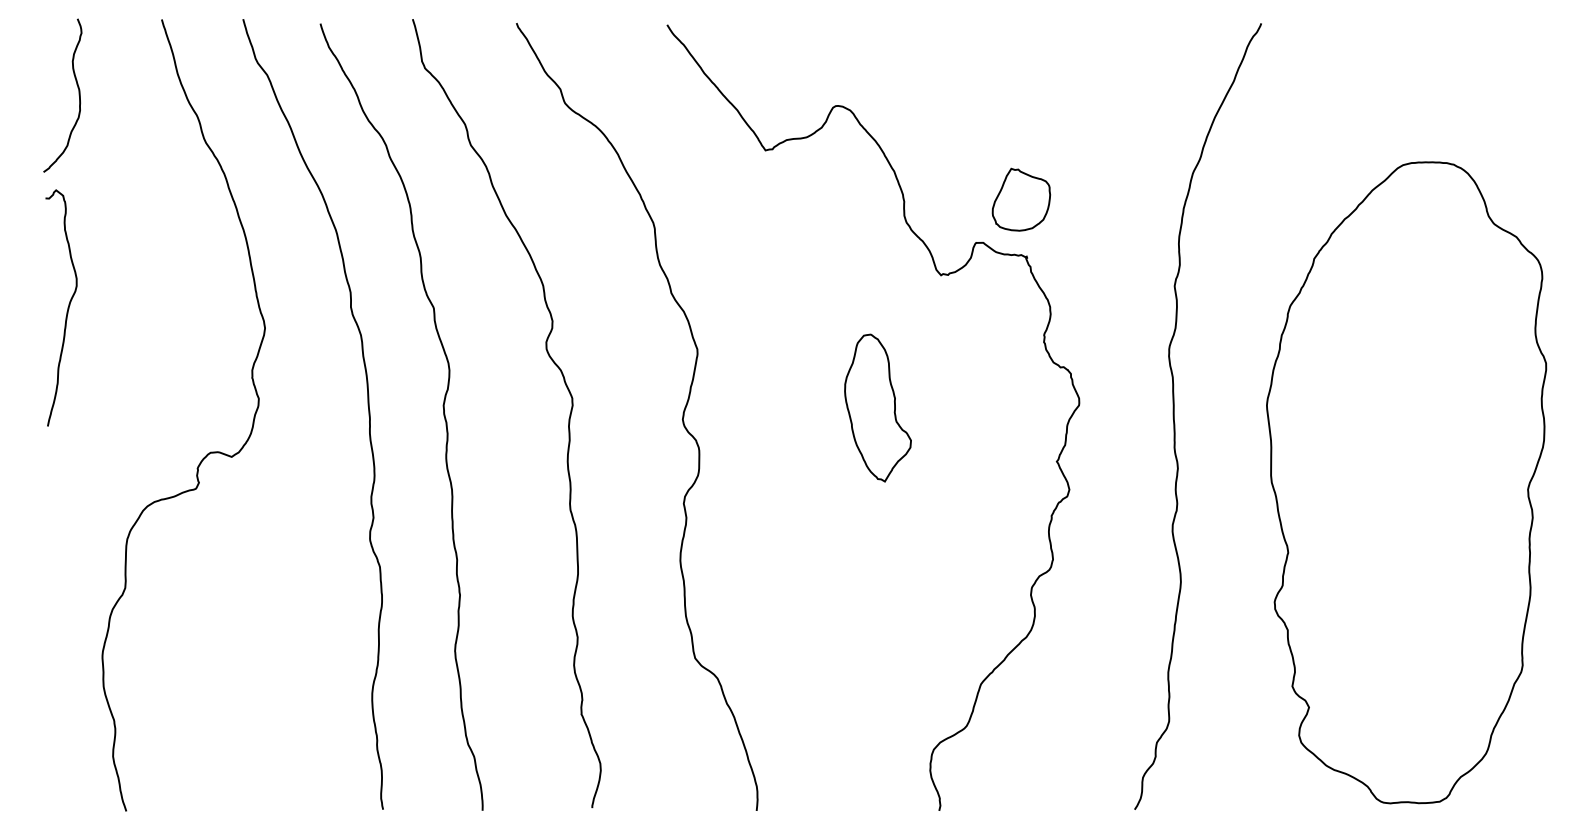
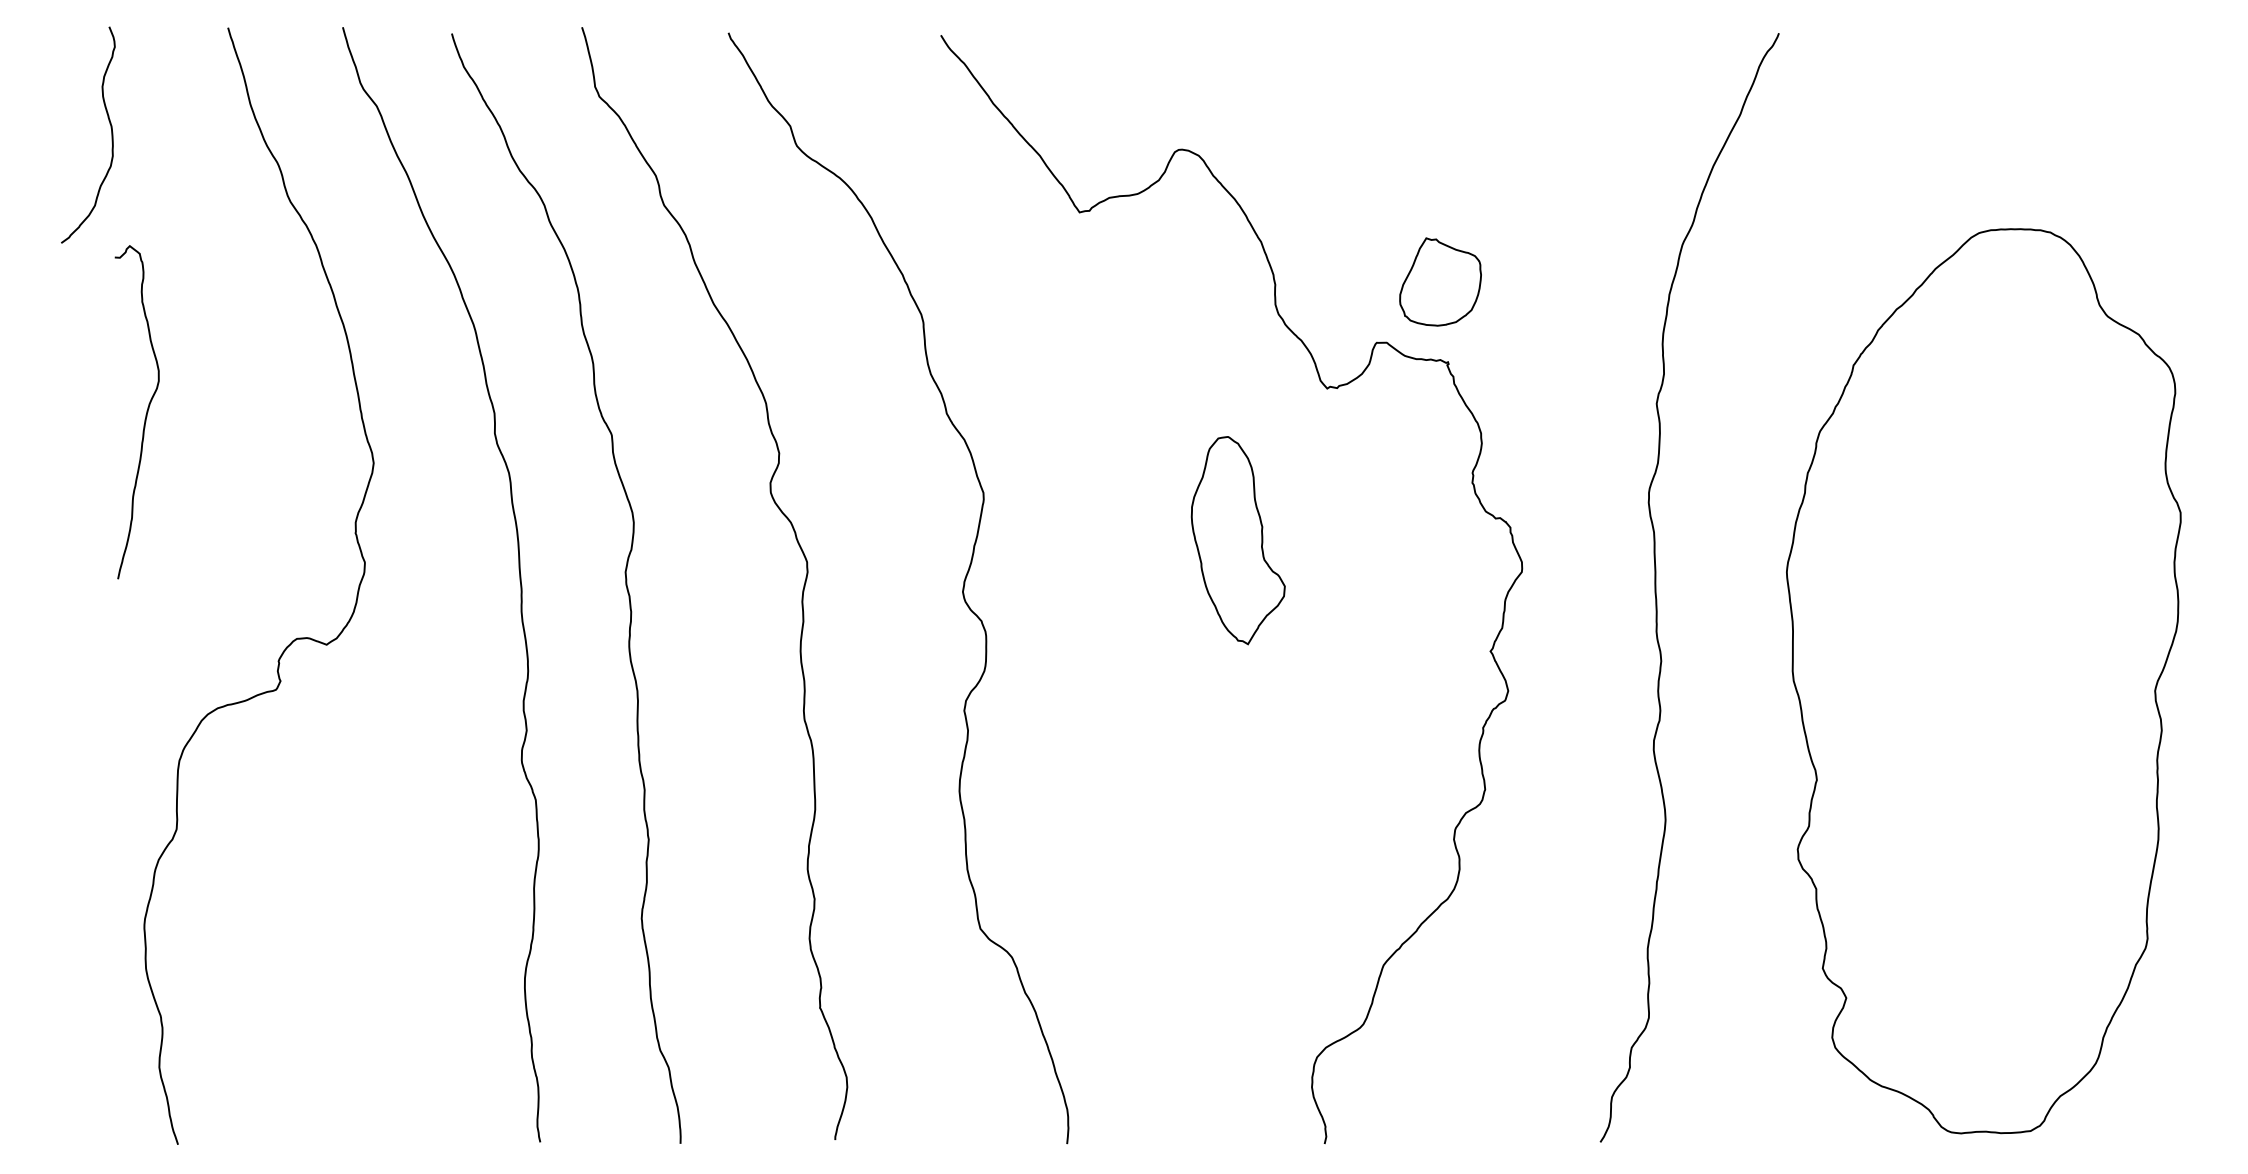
curve: (67, 307) -> (145, 411), moved
part: (877, 407) -> (1237, 539), moved

